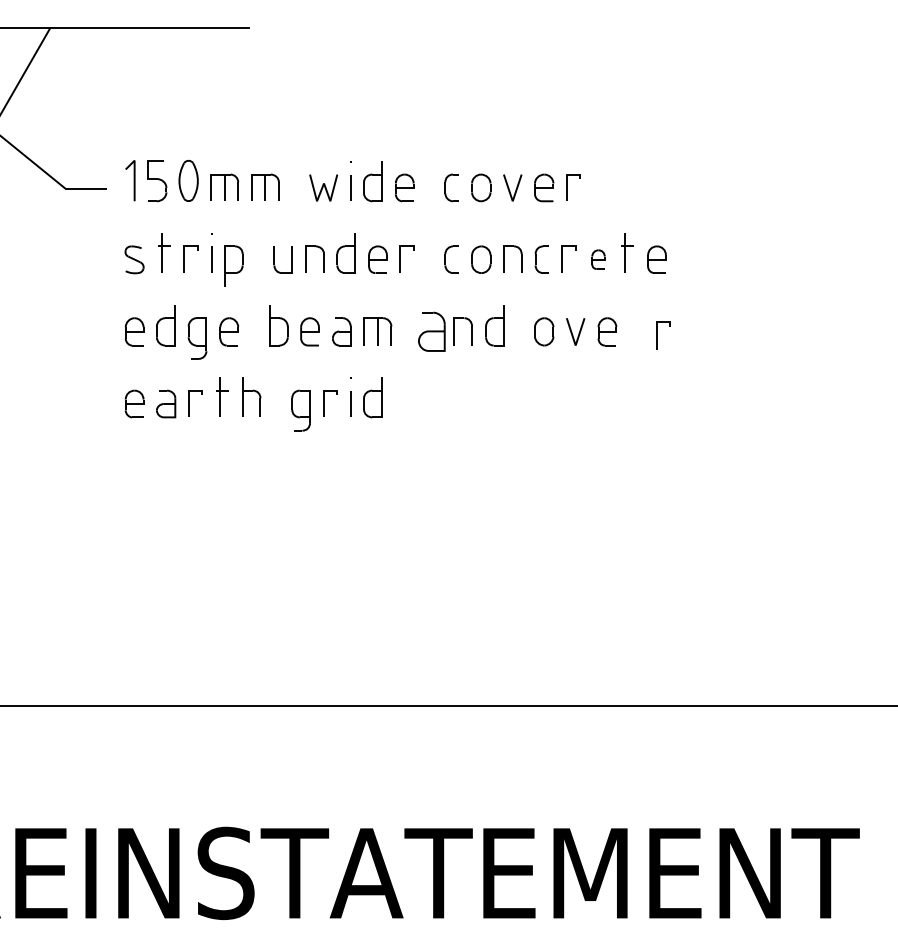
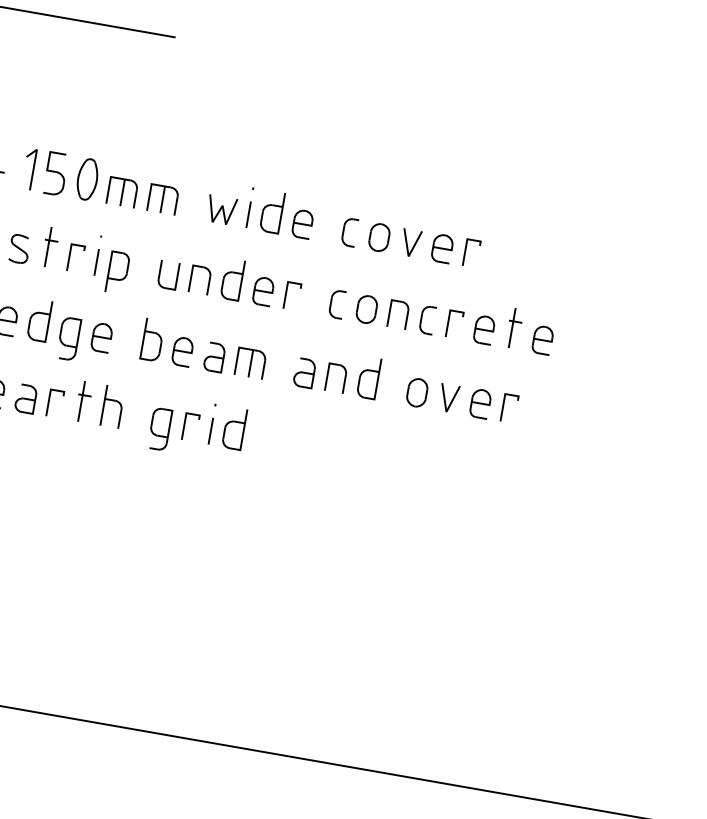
part: (598, 259) -> (484, 329), size x1.43
part: (431, 331) -> (304, 372), size x0.71
line: (657, 335) -> (503, 407), moved

